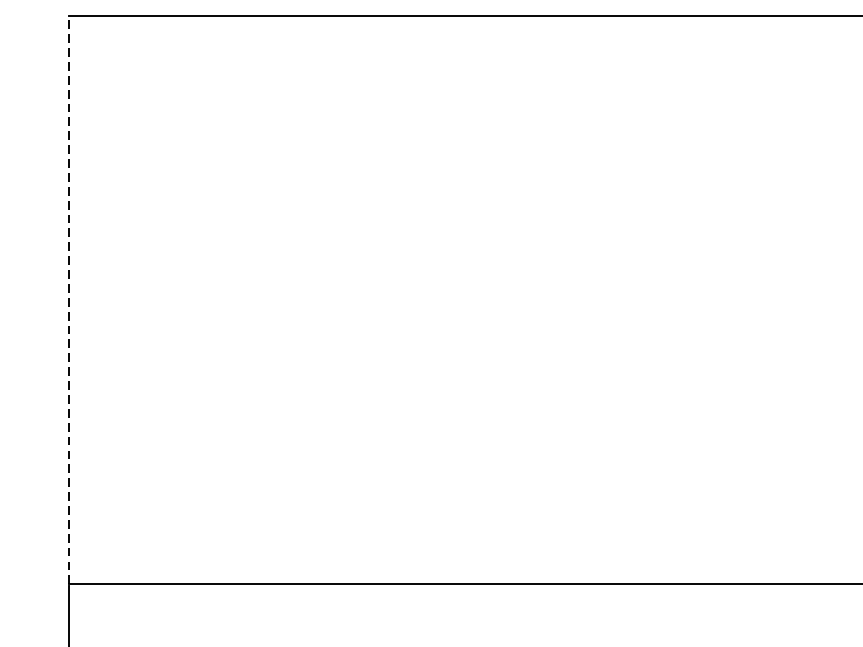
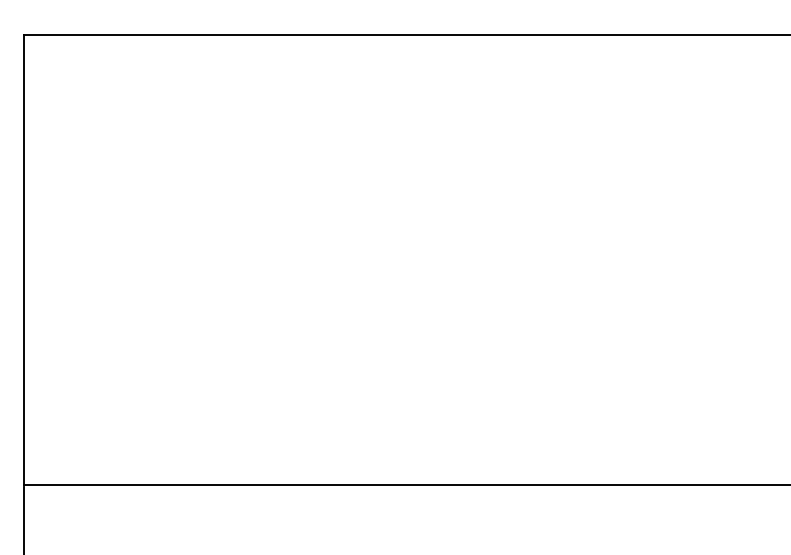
line: (69, 299) -> (24, 259), dashed -> solid

